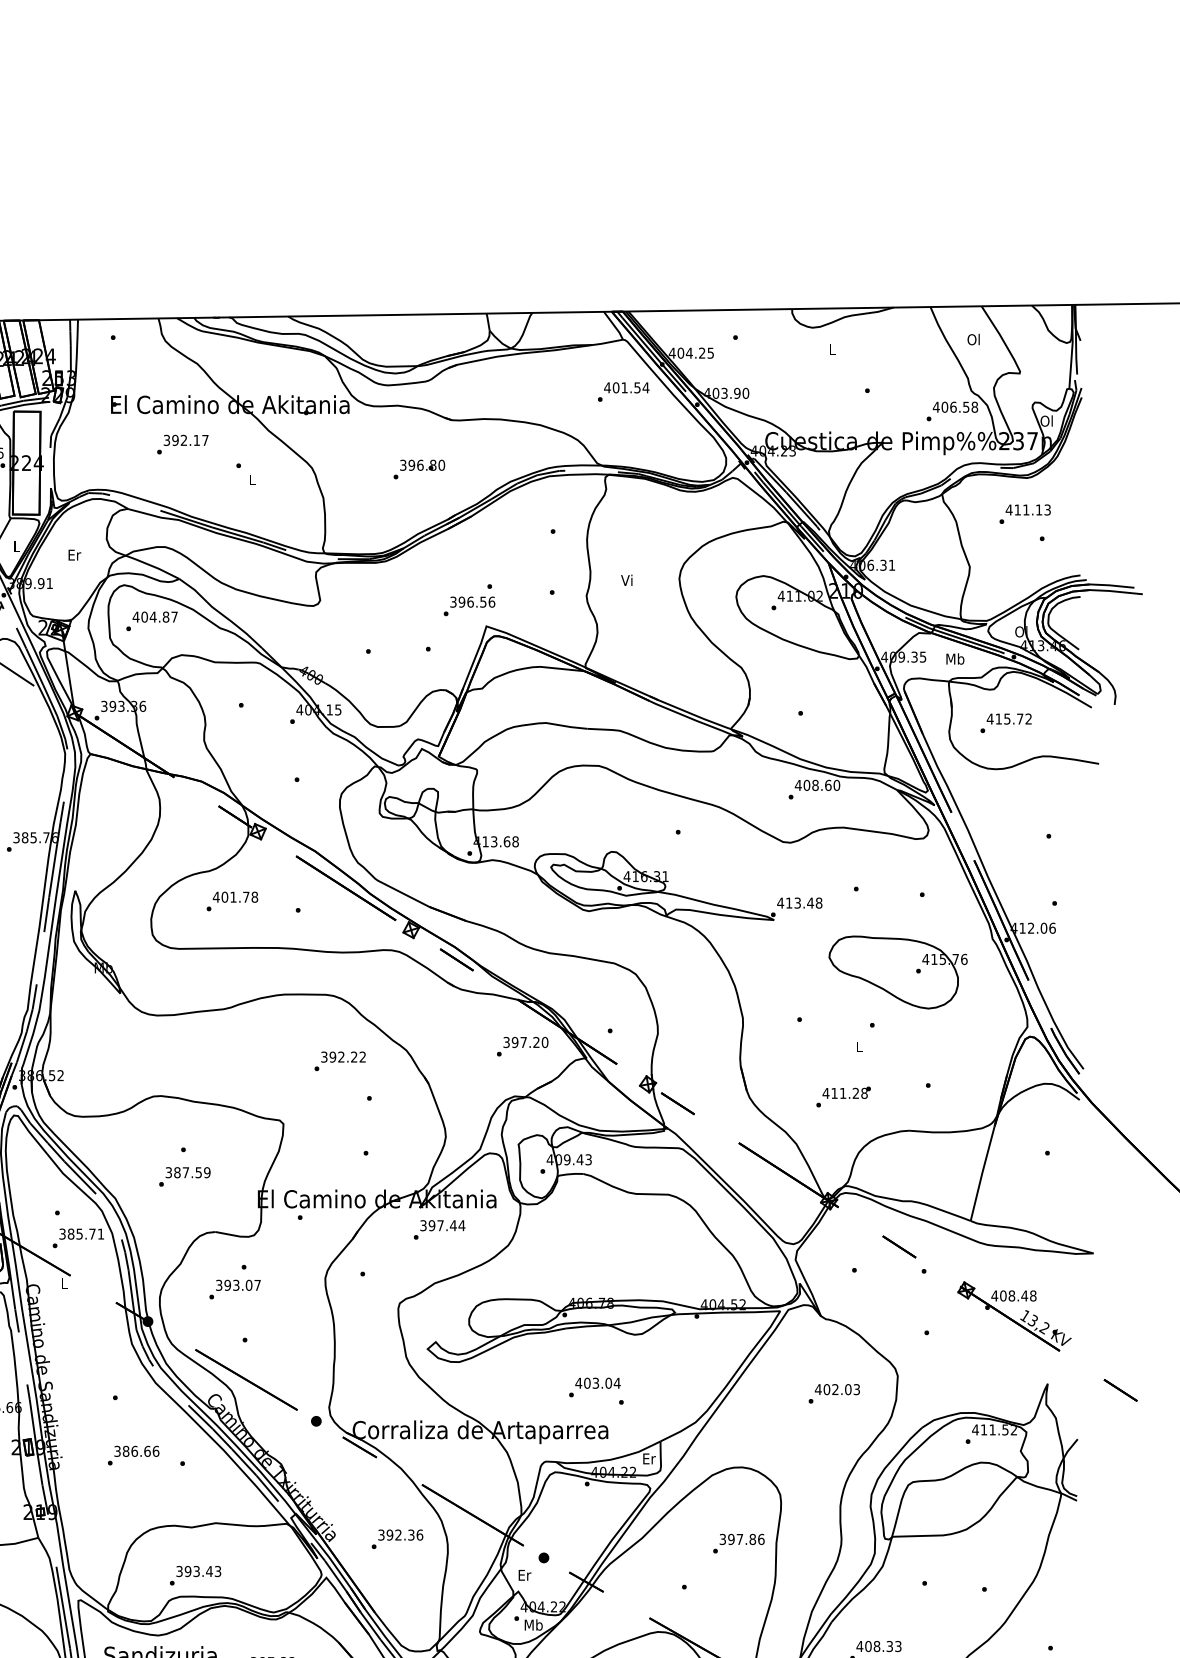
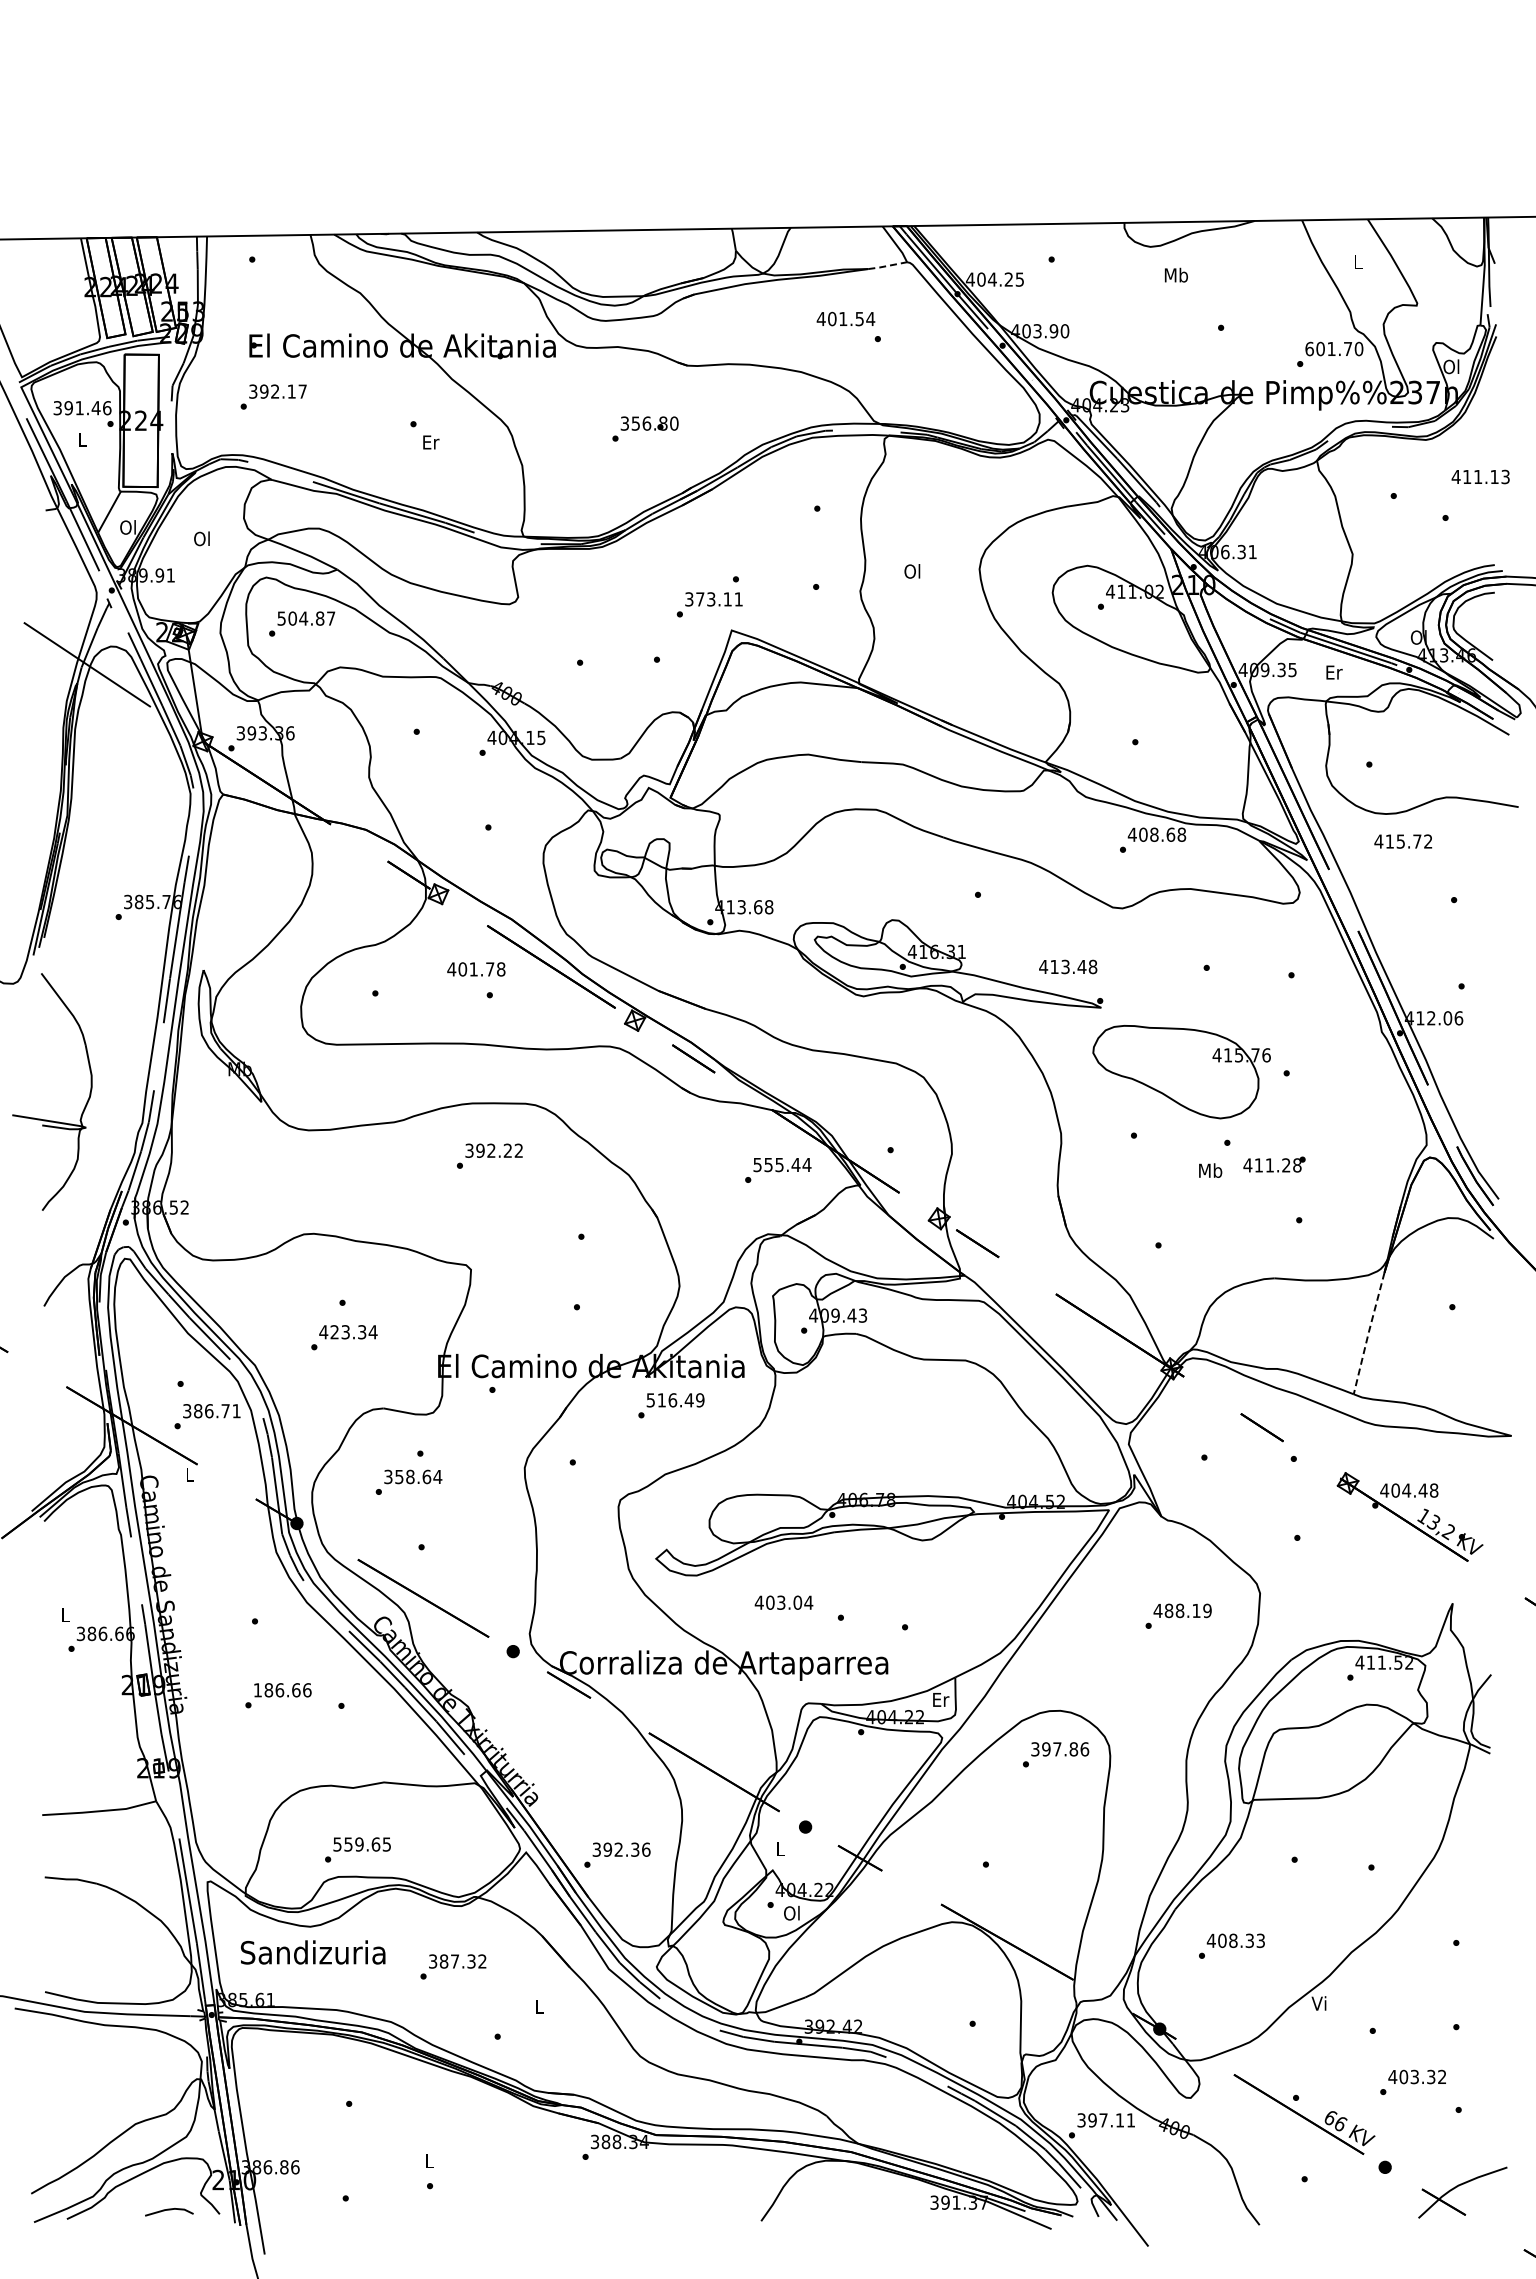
text: (973, 339) -> (1357, 261), Ol -> L
line: (607, 343) -> (887, 266), solid -> dashed
text: (831, 349) -> (1175, 274), L -> Mb
text: (626, 387) -> (845, 318), moved
text: (955, 406) -> (1334, 348), 406.58 -> 601.70
text: (182, 444) -> (273, 396), moved
text: (411, 465) -> (635, 423), 396.80 -> 356.80
text: (252, 480) -> (431, 442), L -> Er
text: (1028, 509) -> (1480, 476), moved
text: (16, 546) -> (127, 527), L -> Ol
text: (74, 554) -> (202, 538), Er -> Ol
text: (627, 580) -> (912, 571), Vi -> Ol
text: (476, 602) -> (719, 599), 396.56 -> 373.11
text: (135, 617) -> (281, 618), 404.87 -> 504.87
text: (954, 659) -> (1333, 672), Mb -> Er
text: (1009, 719) -> (1403, 841), moved
text: (836, 785) -> (1181, 834), 408.60 -> 408.68
text: (235, 897) -> (476, 969), moved
text: (800, 902) -> (1068, 966), moved
part: (898, 972) -> (1181, 1072), moved
text: (525, 1042) -> (782, 1164), 397.20 -> 555.44
text: (859, 1046) -> (1210, 1170), L -> Mb
text: (339, 1060) -> (489, 1155), moved
text: (846, 1092) -> (1274, 1164), moved
text: (188, 1172) -> (348, 1332), 387.59 -> 423.34
line: (982, 1173) -> (1368, 1333), solid -> dashed
text: (442, 1225) -> (675, 1400), 397.44 -> 516.49
text: (79, 1234) -> (209, 1411), 385.71 -> 386.71
text: (242, 1284) -> (418, 1476), 393.07 -> 358.64
text: (1011, 1295) -> (1406, 1490), 408.48 -> 404.48
text: (597, 1383) -> (783, 1602), moved
text: (841, 1389) -> (1187, 1610), 402.03 -> 488.19
text: (117, 1451) -> (257, 1690), 386.66 -> 186.66
text: (397, 1538) -> (617, 1854), moved
text: (739, 1543) -> (1056, 1754), moved
text: (198, 1571) -> (361, 1844), 393.43 -> 559.65
text: (525, 1575) -> (781, 1849), Er -> L
text: (533, 1624) -> (792, 1912), Mb -> Ol

